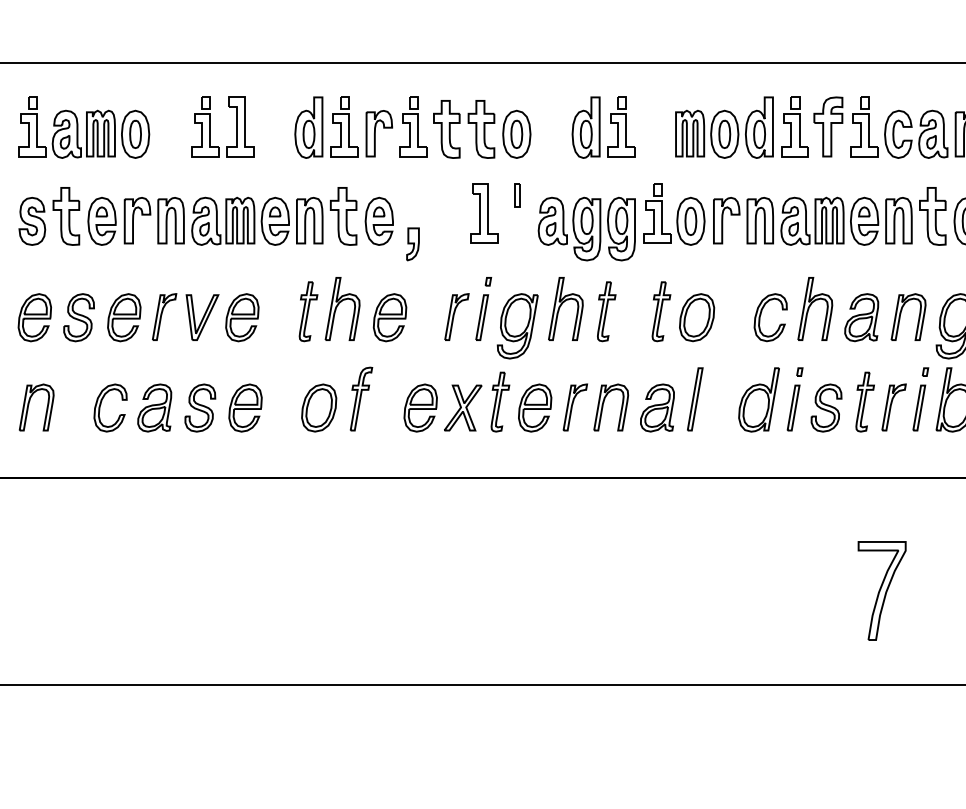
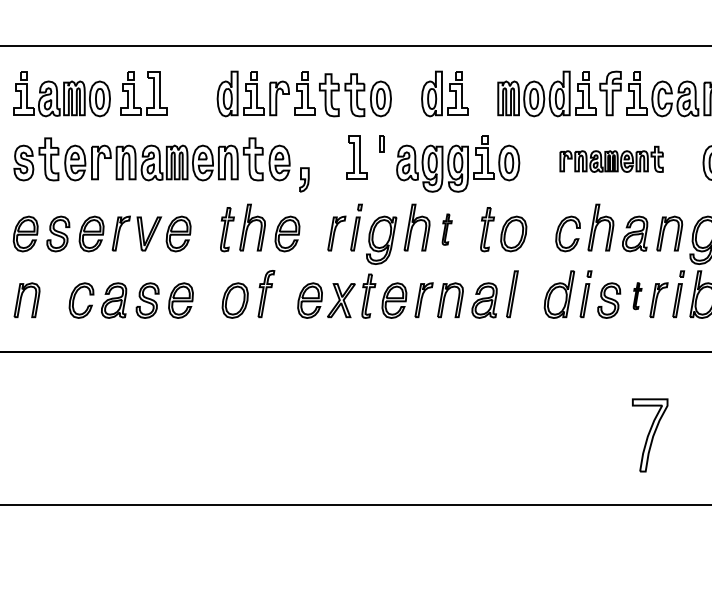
part: (210, 126) -> (134, 93), moved
part: (829, 216) -> (611, 159), size x0.6
part: (606, 311) -> (447, 229), size x0.7
part: (864, 401) -> (637, 295), size x0.6

